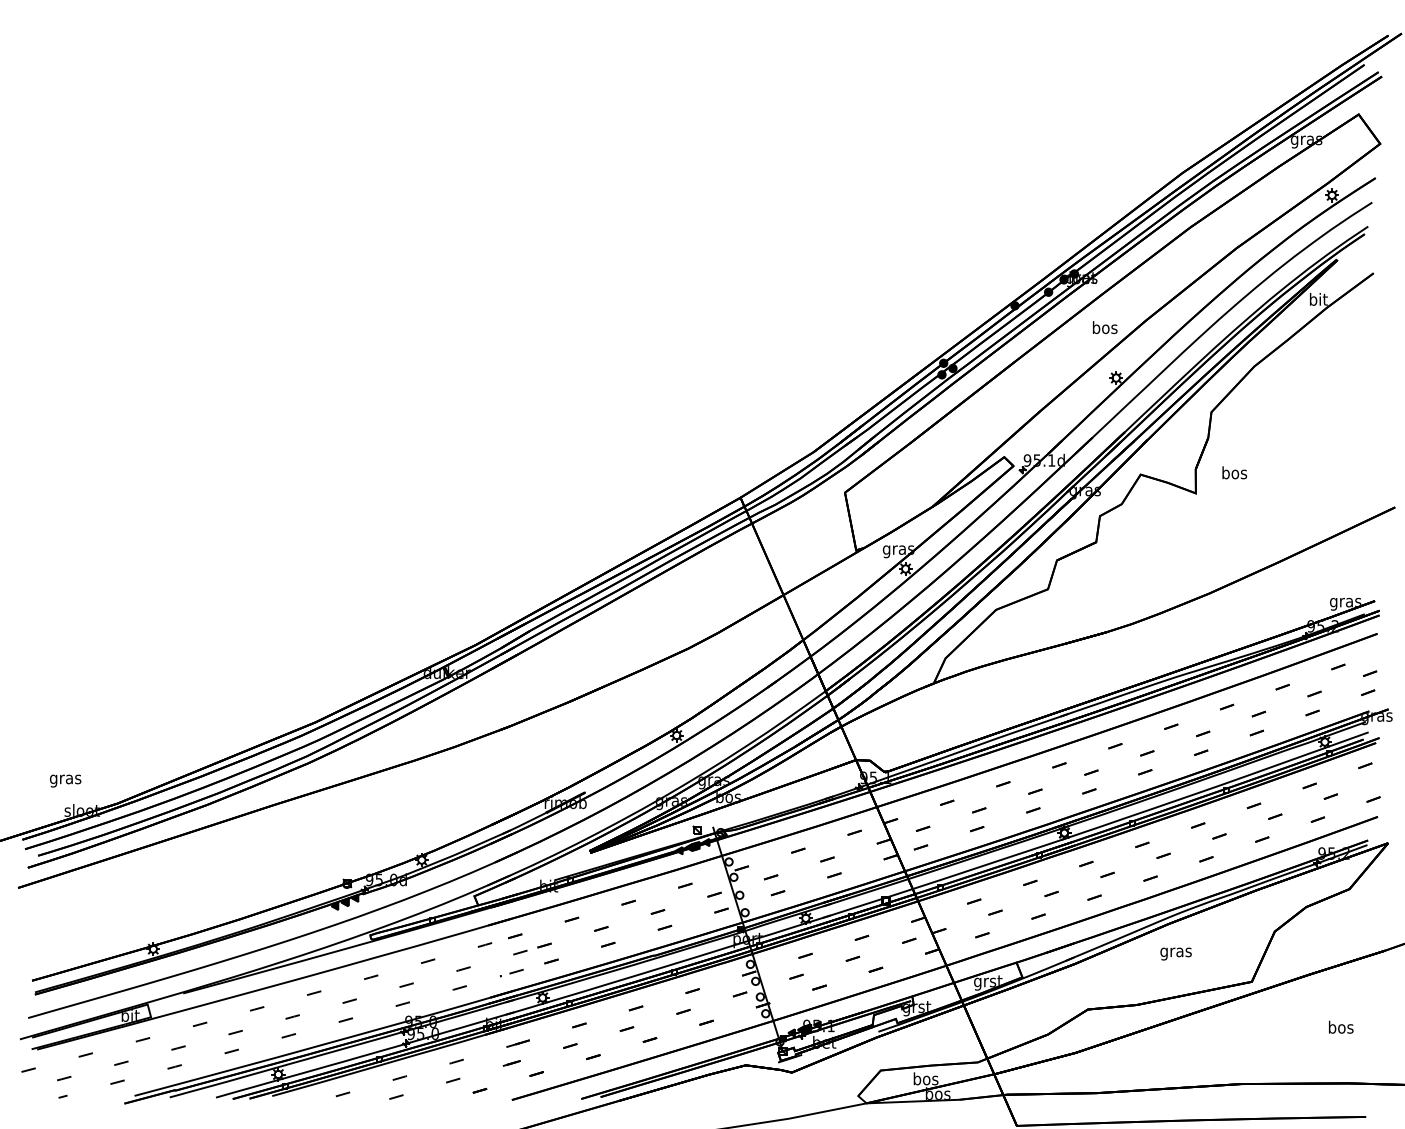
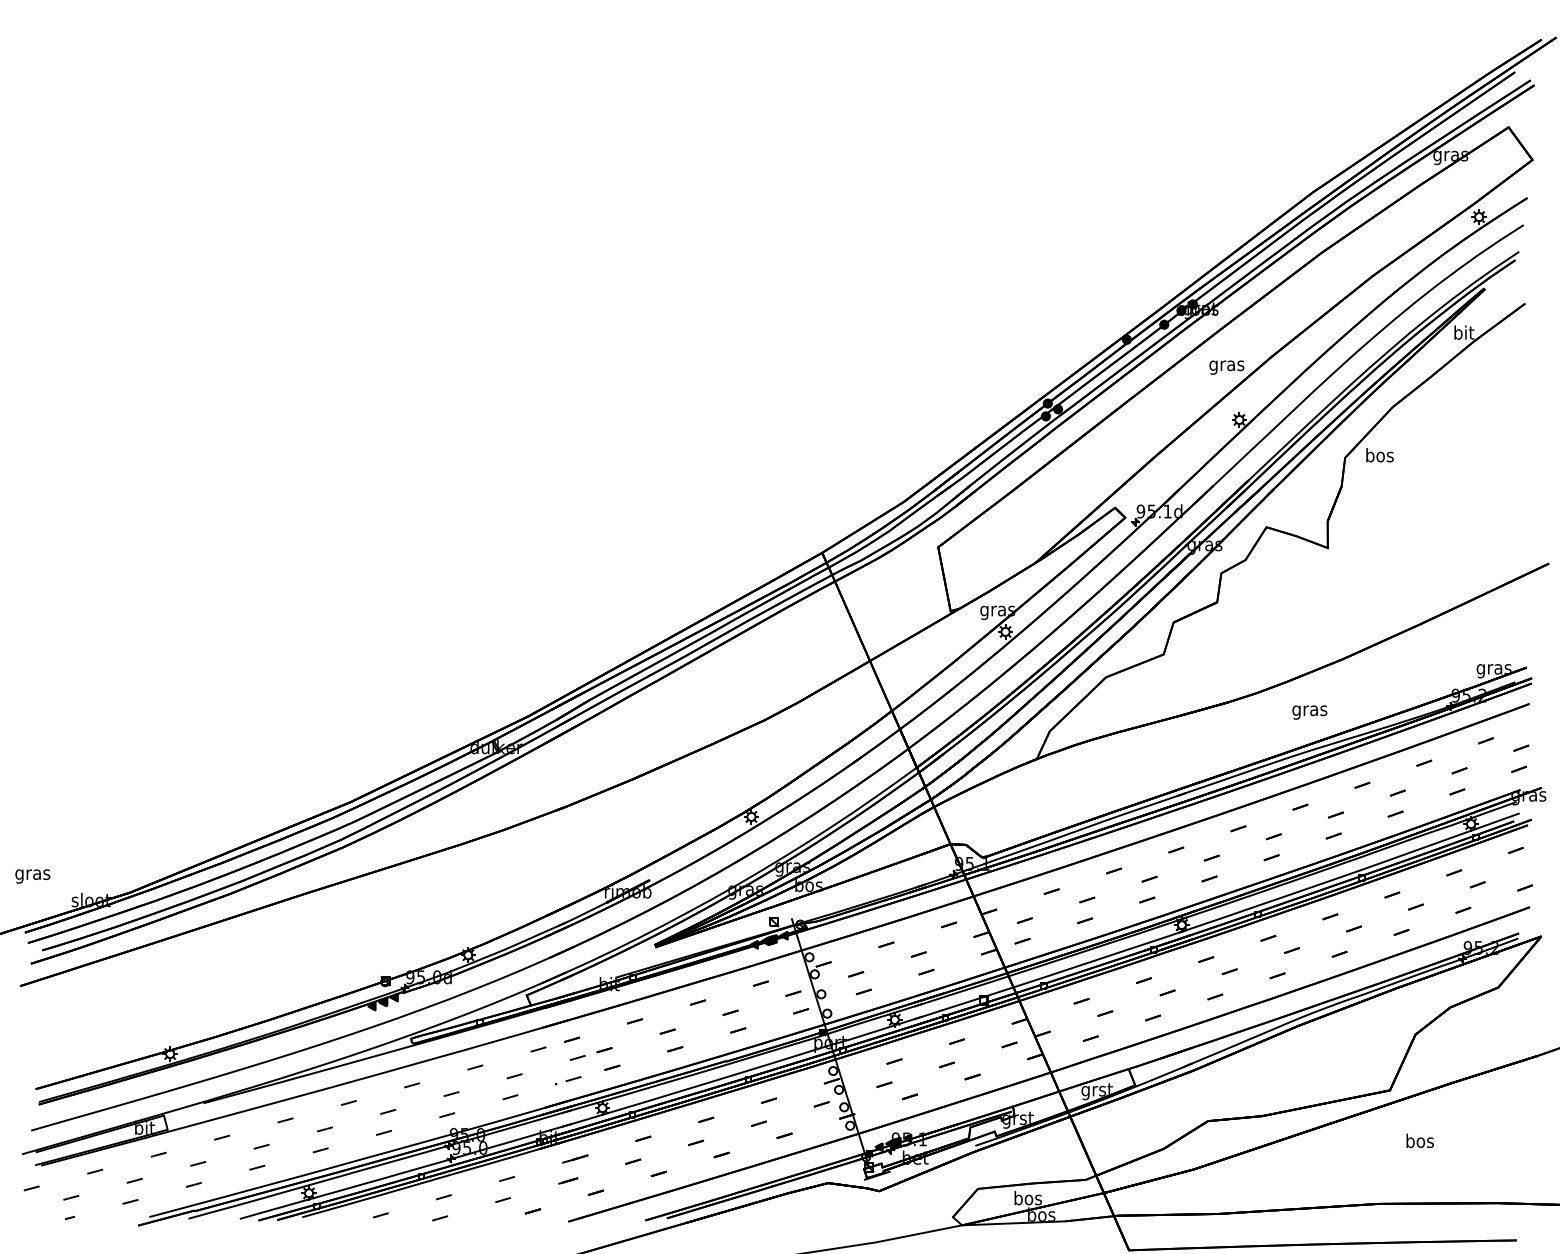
text: (1104, 328) -> (1226, 365), bos -> gras
text: (1234, 473) -> (1379, 455), moved
text: (65, 781) -> (32, 876), moved
text: (1175, 954) -> (1309, 712), moved
text: (1340, 1026) -> (1419, 1140), moved

